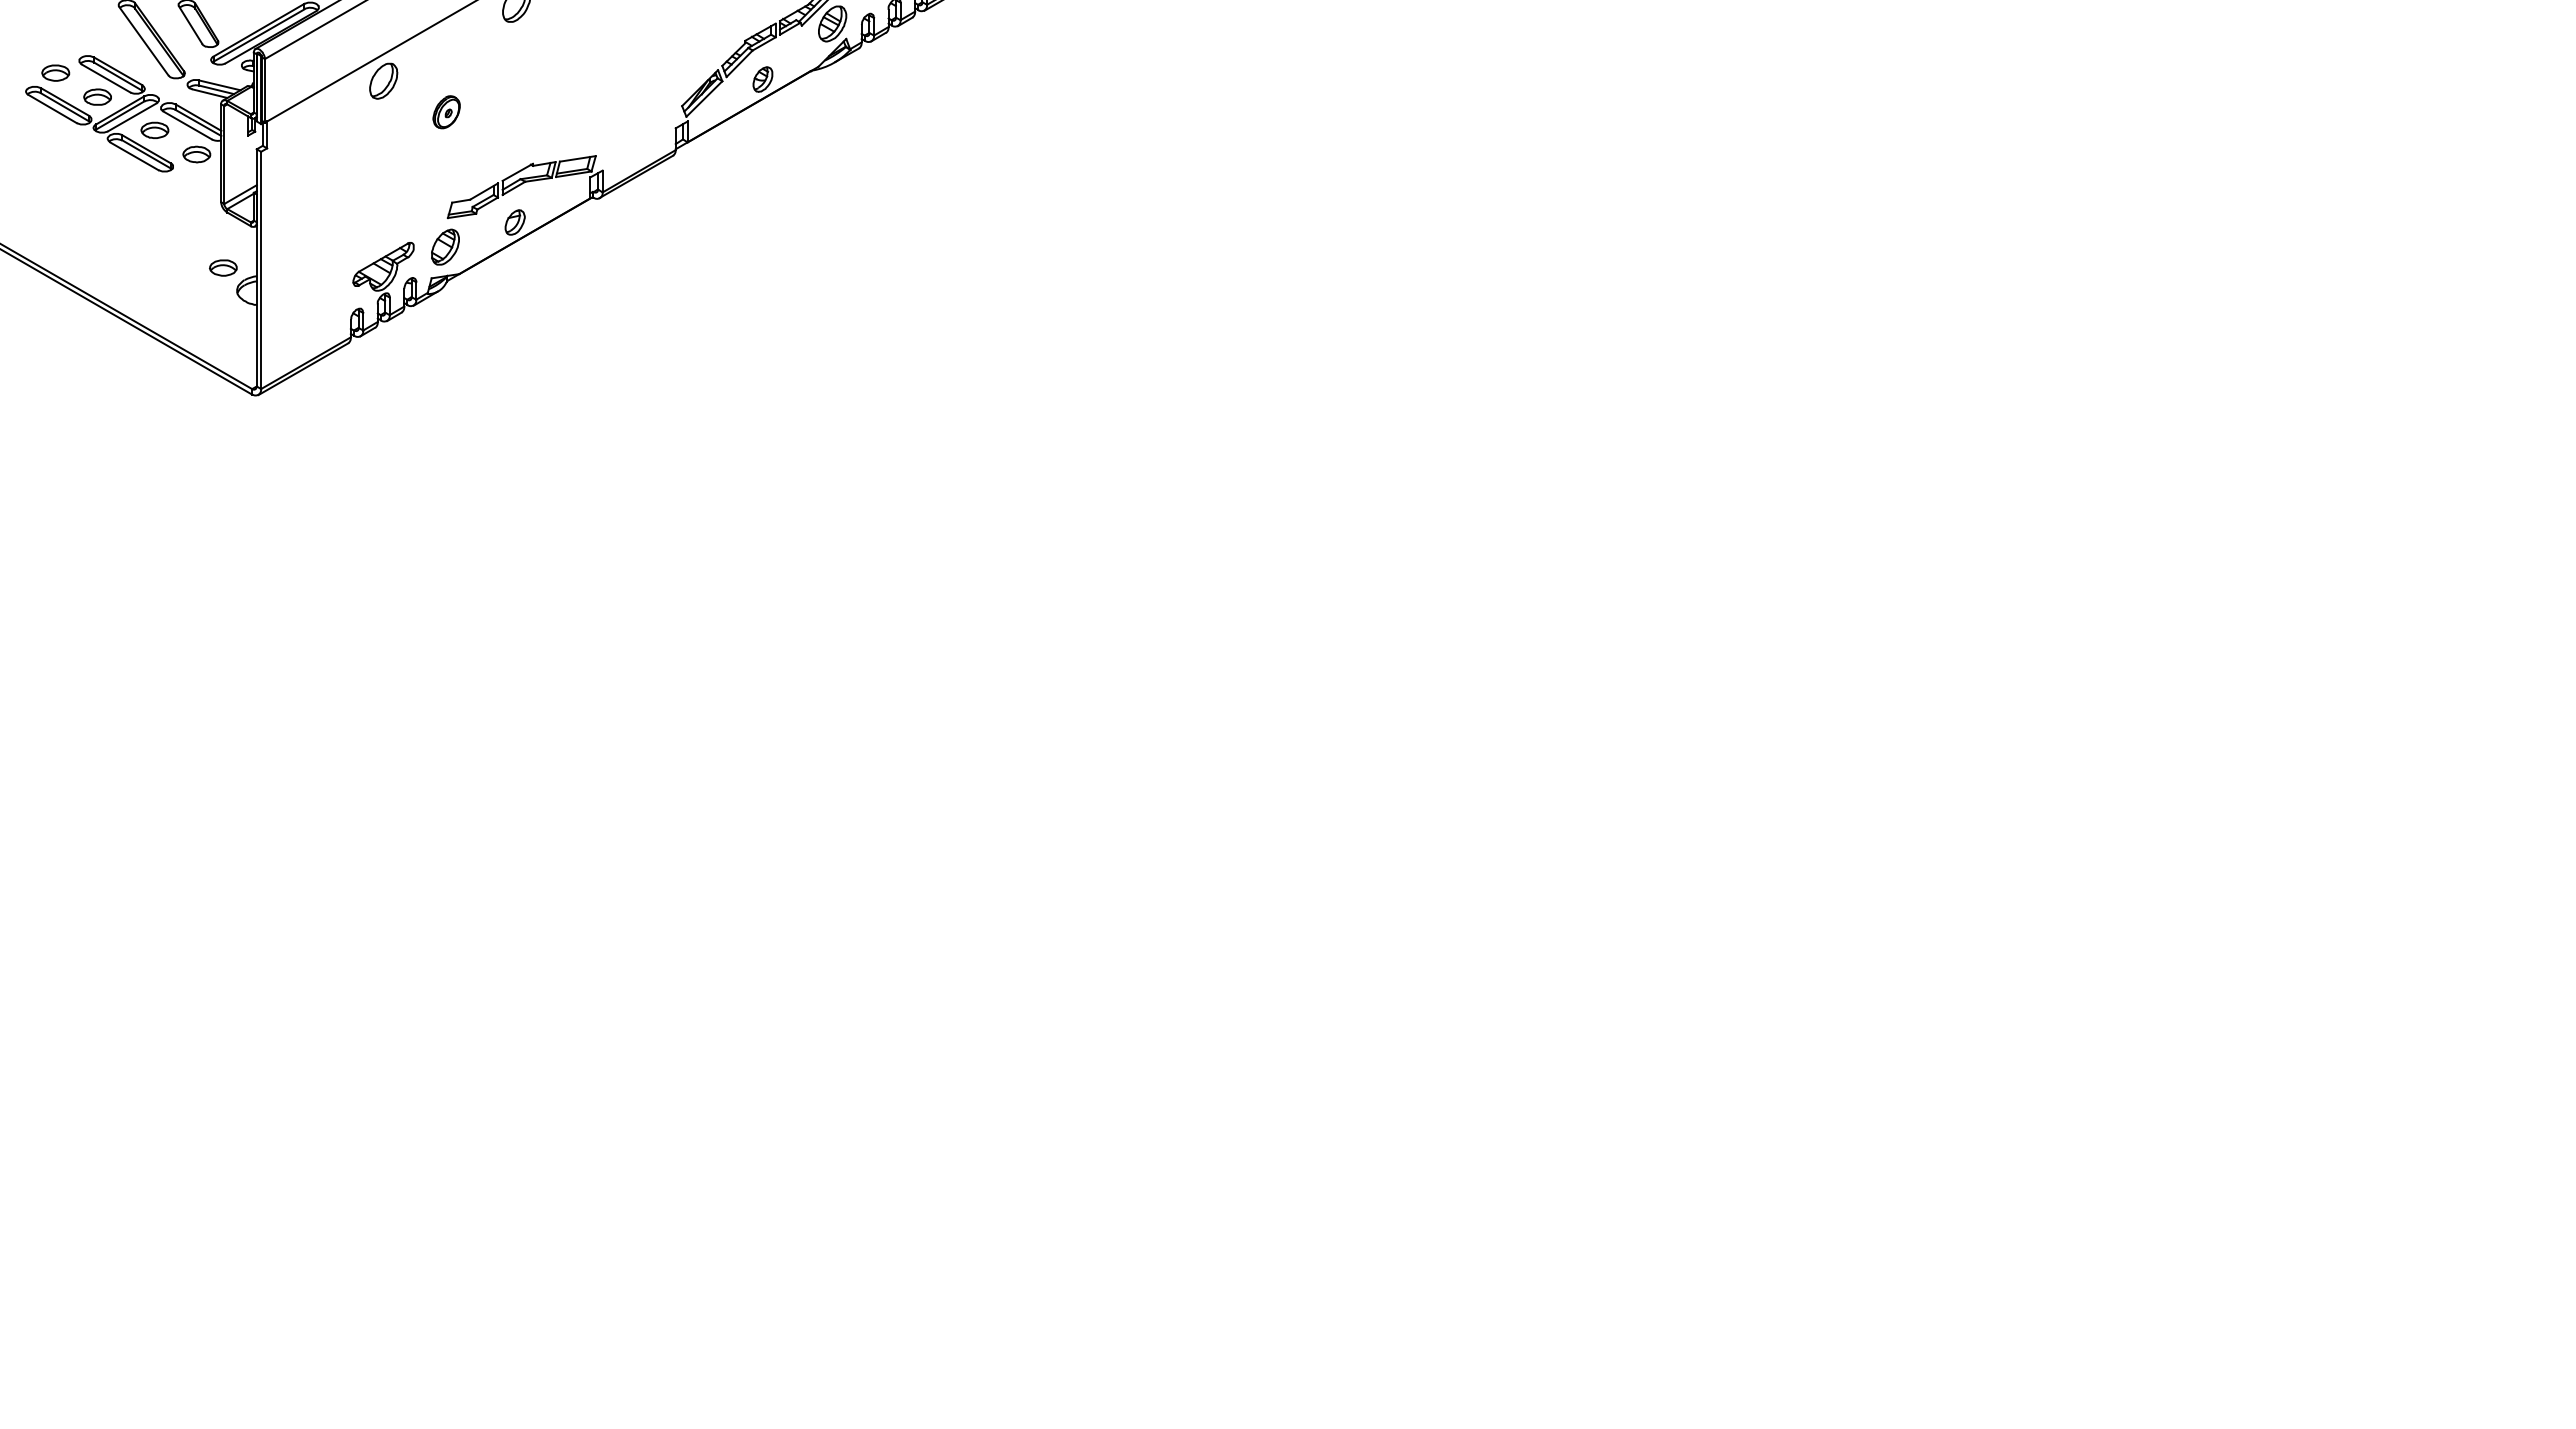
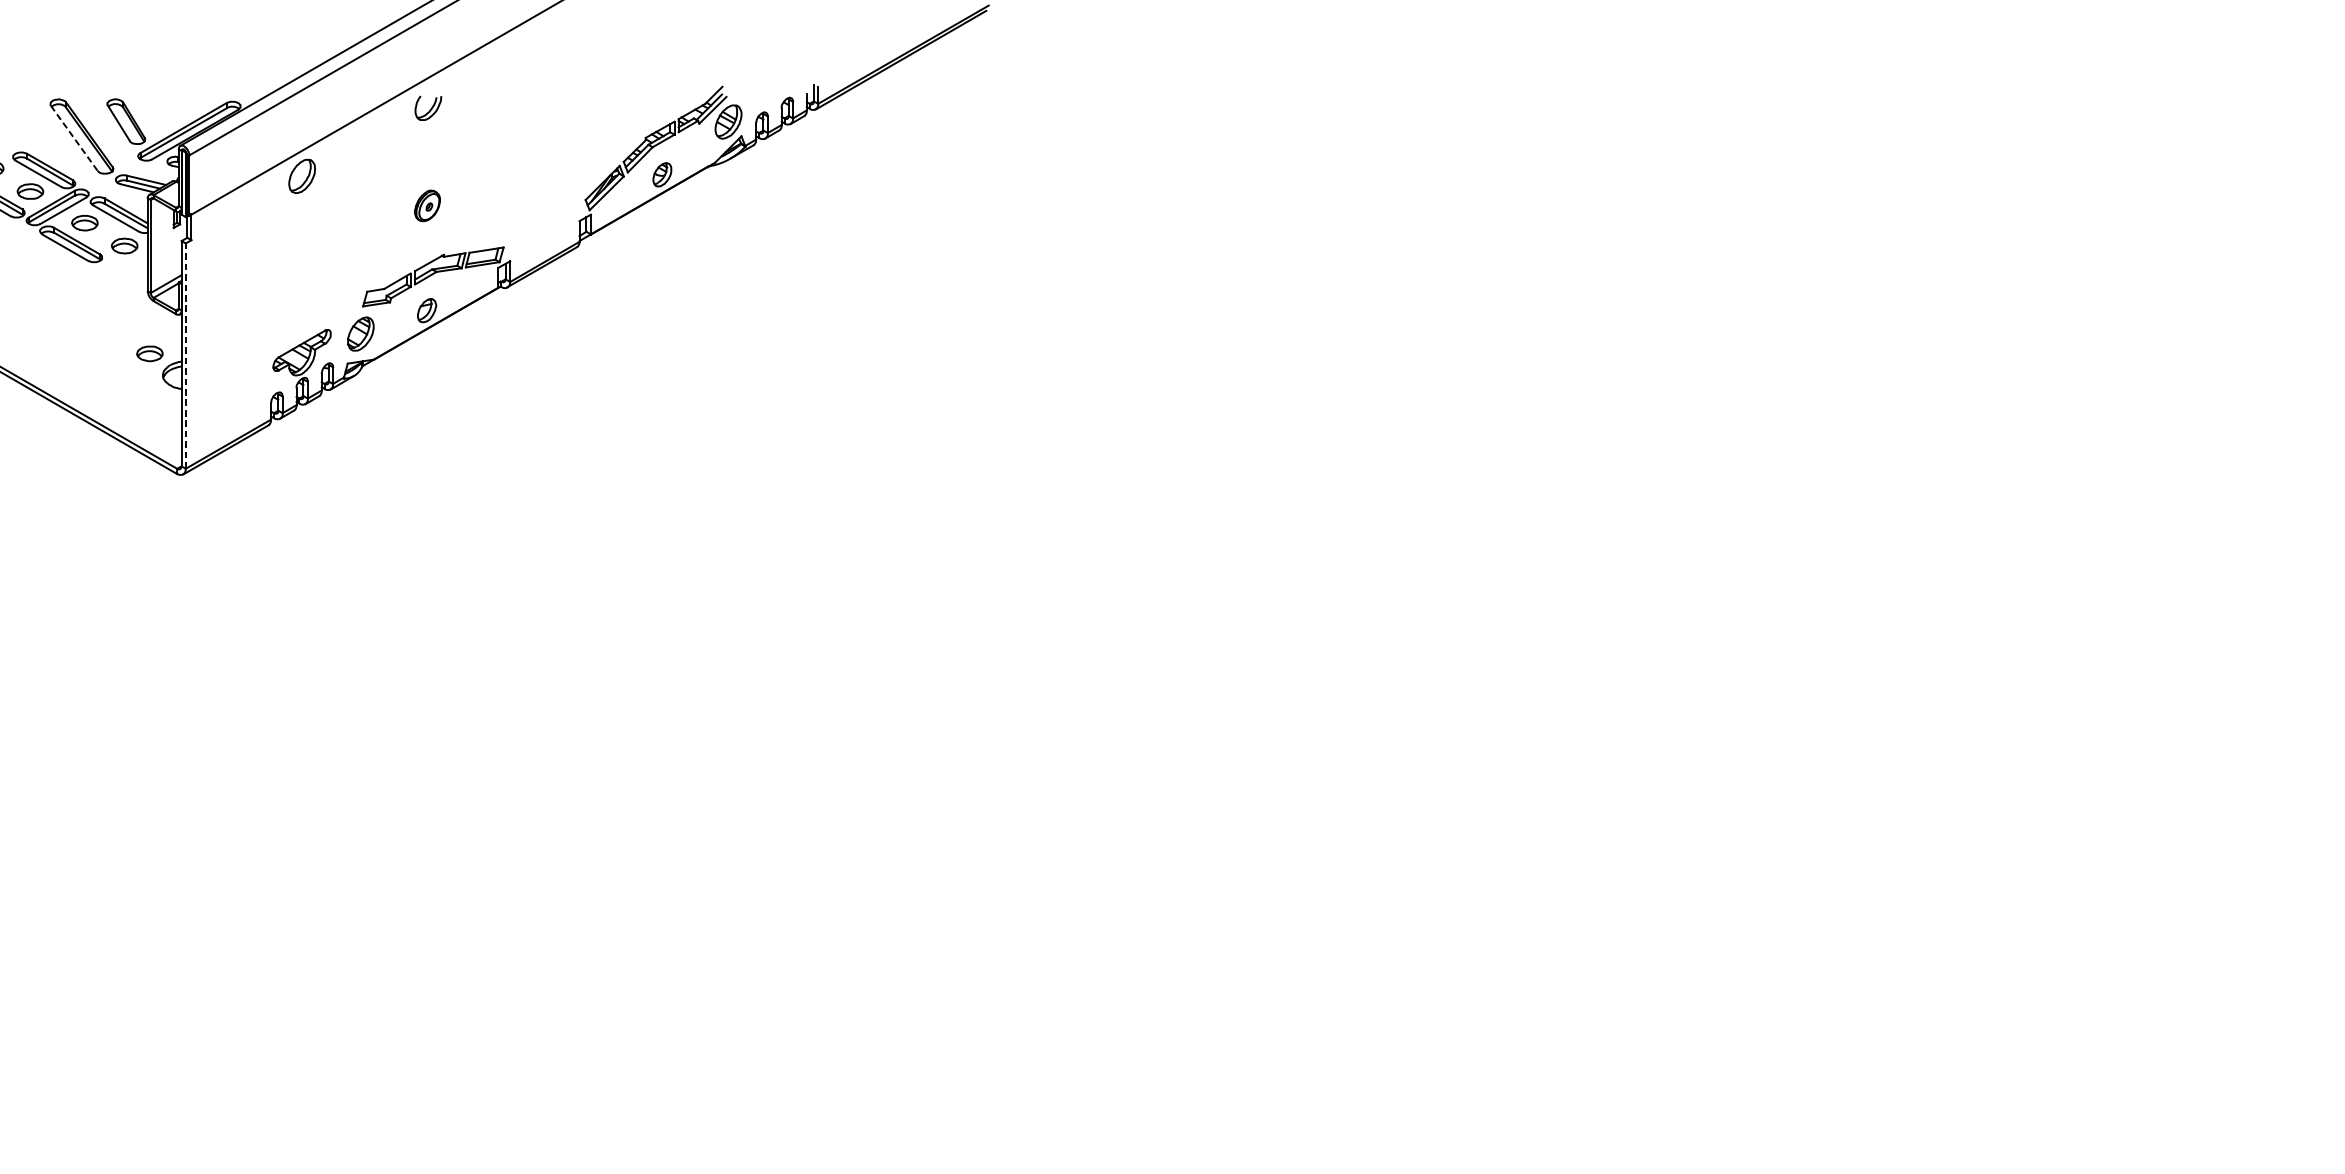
line: (144, 41) -> (74, 138), solid -> dashed
part: (446, 112) -> (427, 206), moved
line: (261, 270) -> (186, 356), solid -> dashed

